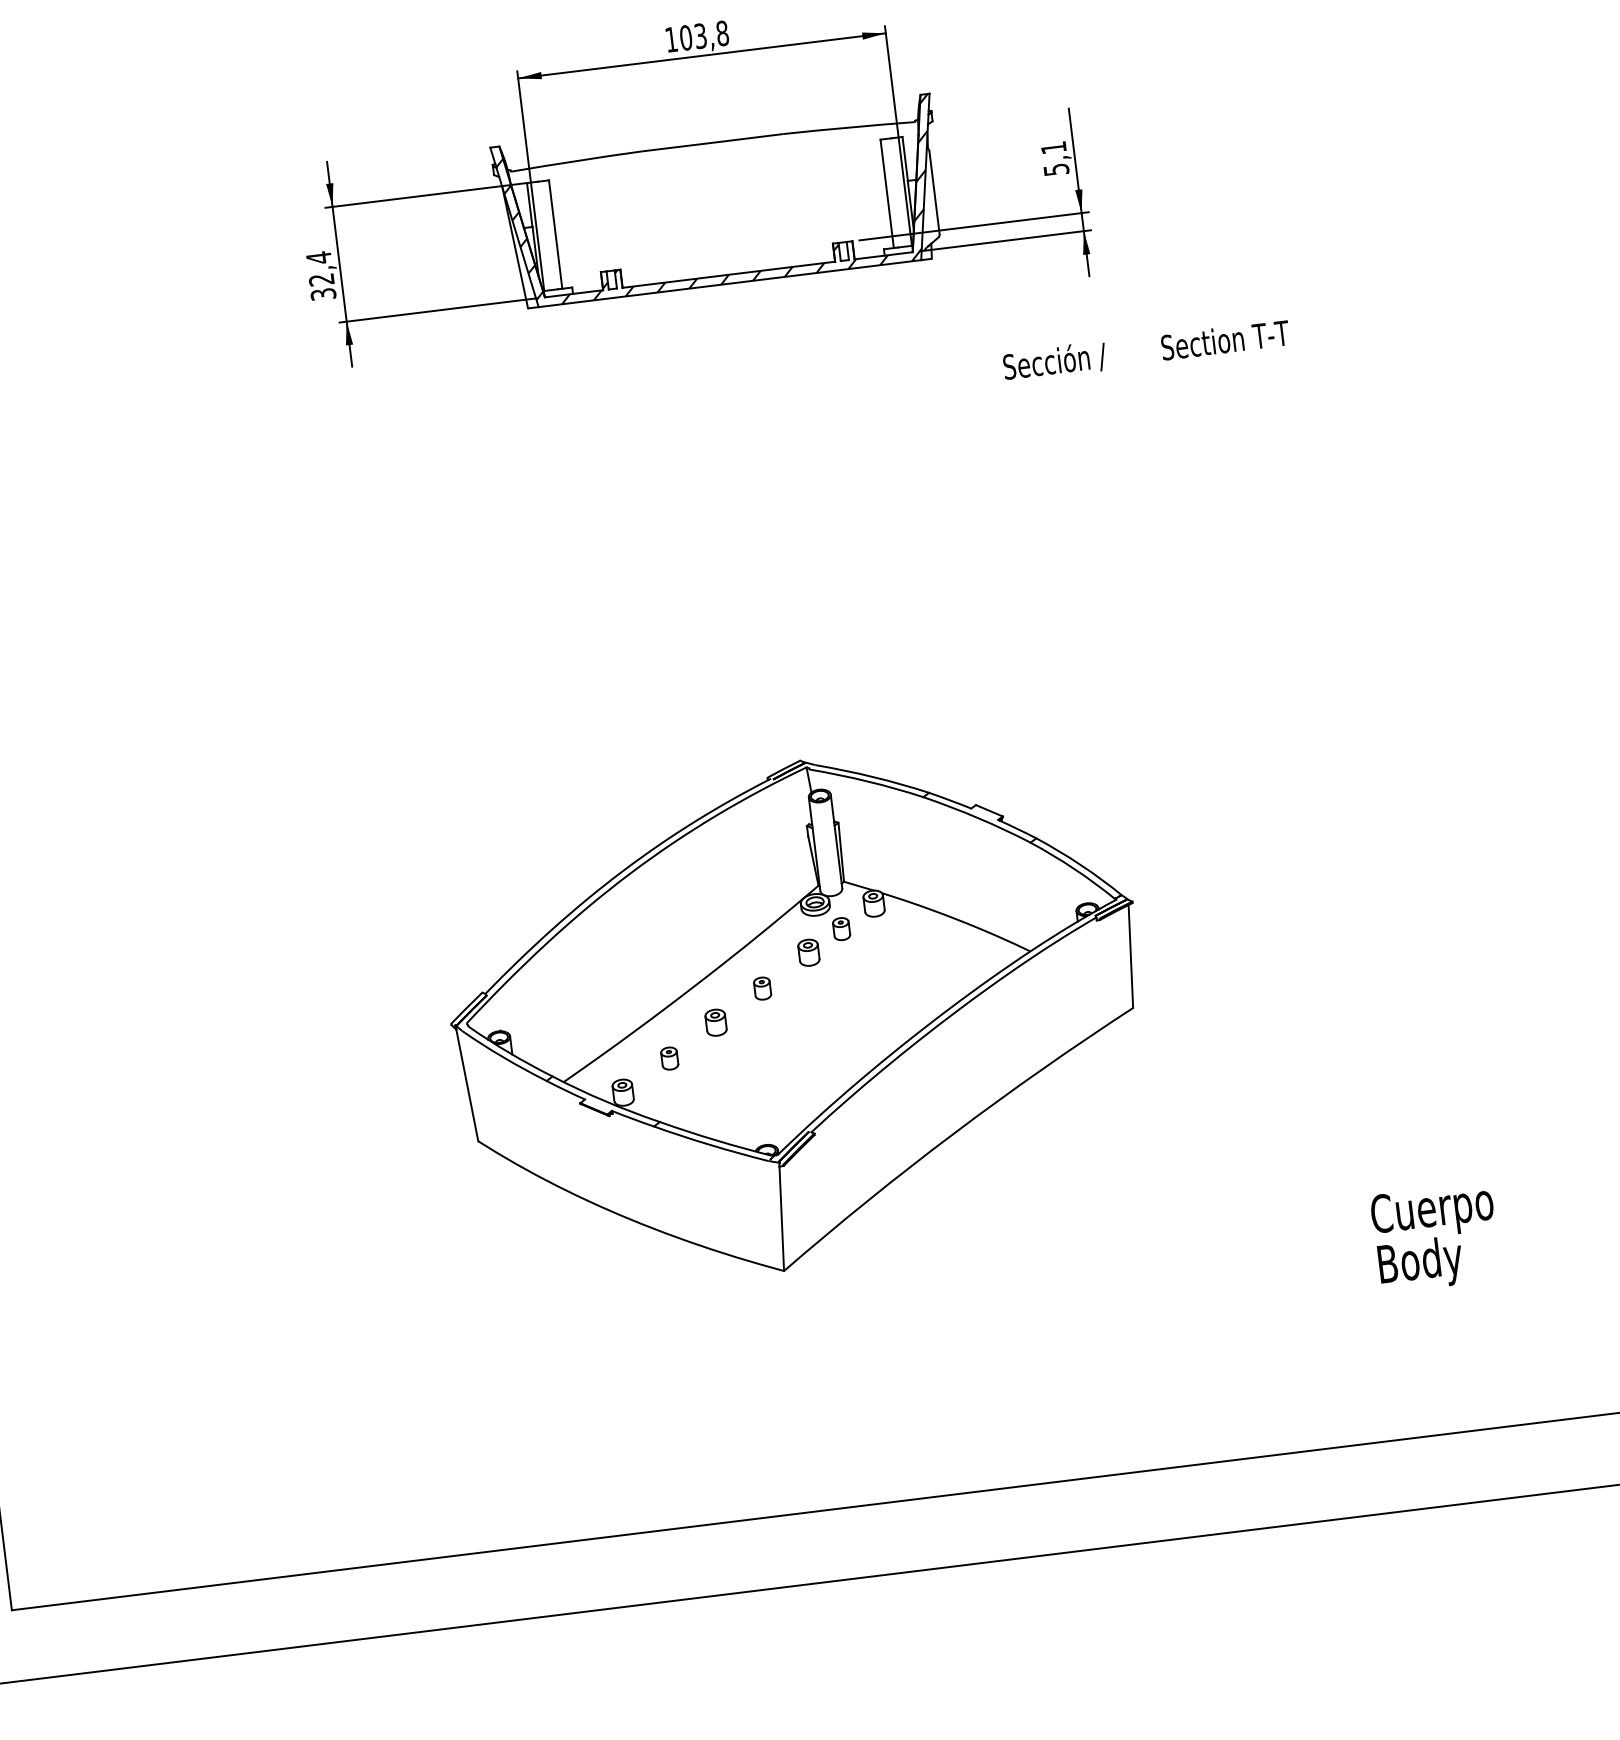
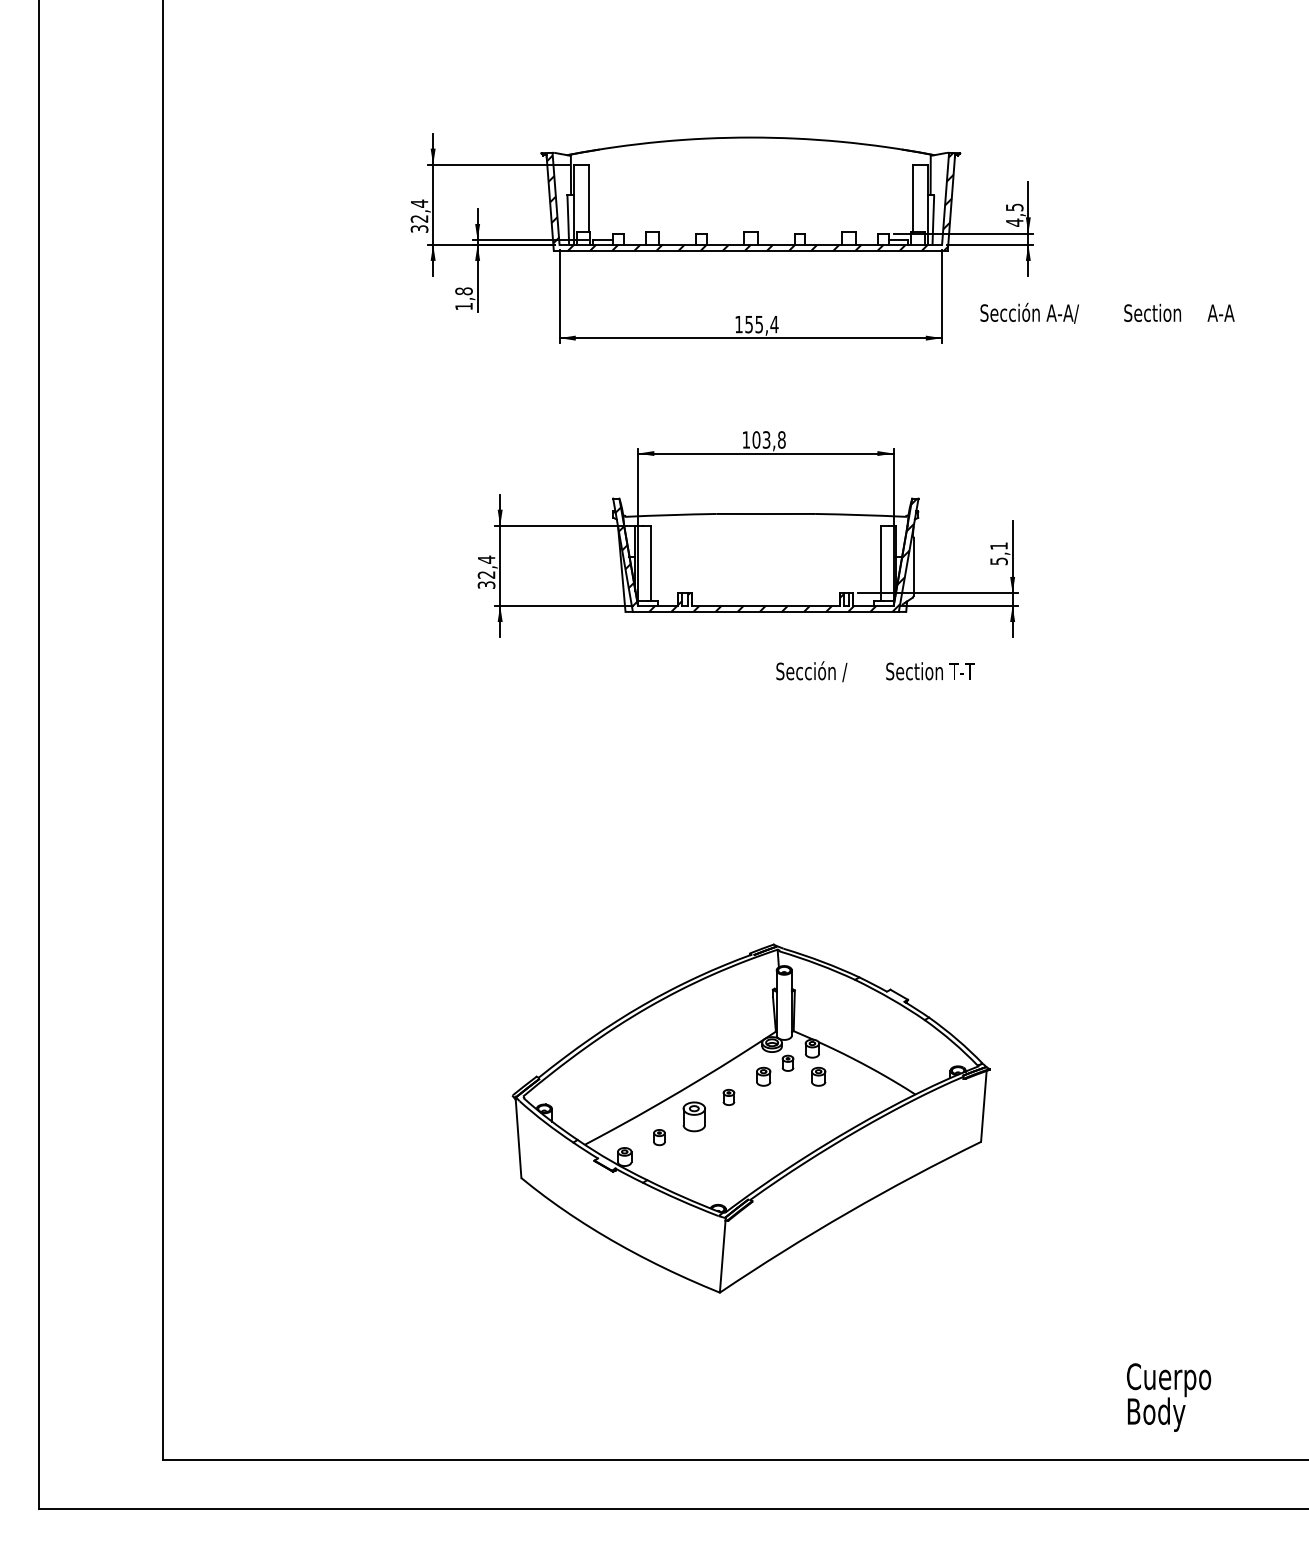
text: (1146, 350) -> (875, 671), moved
part: (887, 942) -> (818, 1076), added
part: (714, 1022) -> (693, 1116), size x1.6
text: (1436, 1237) -> (1169, 1397), moved

